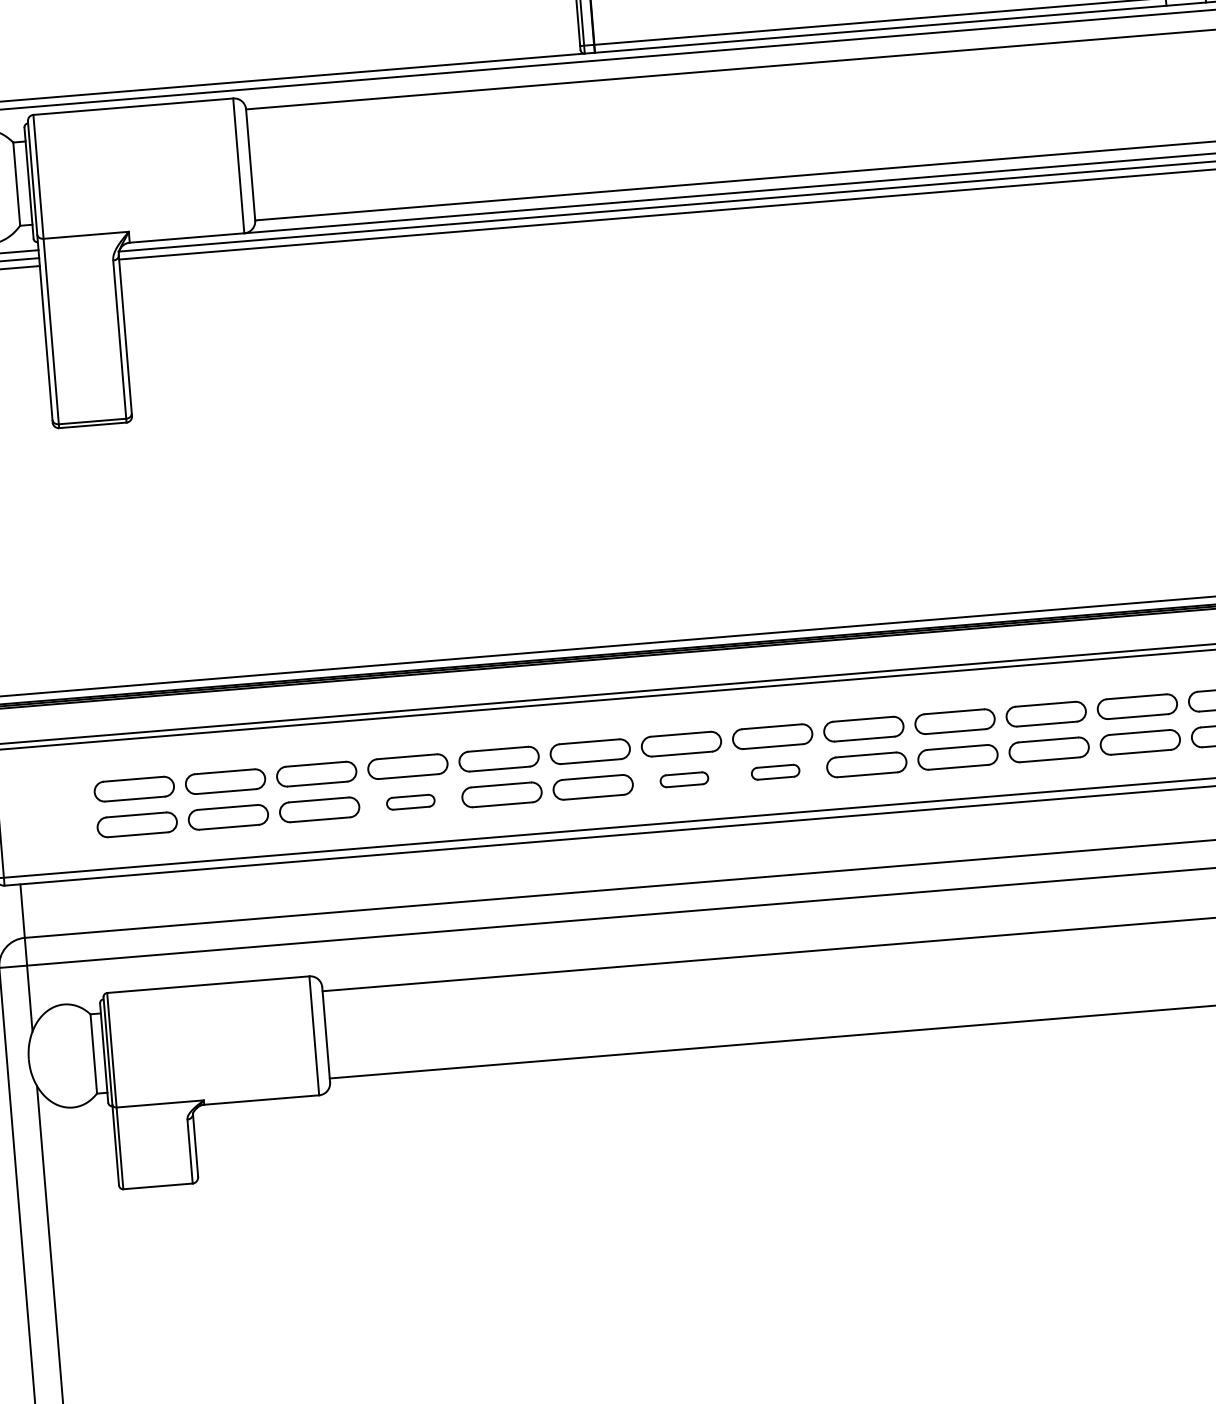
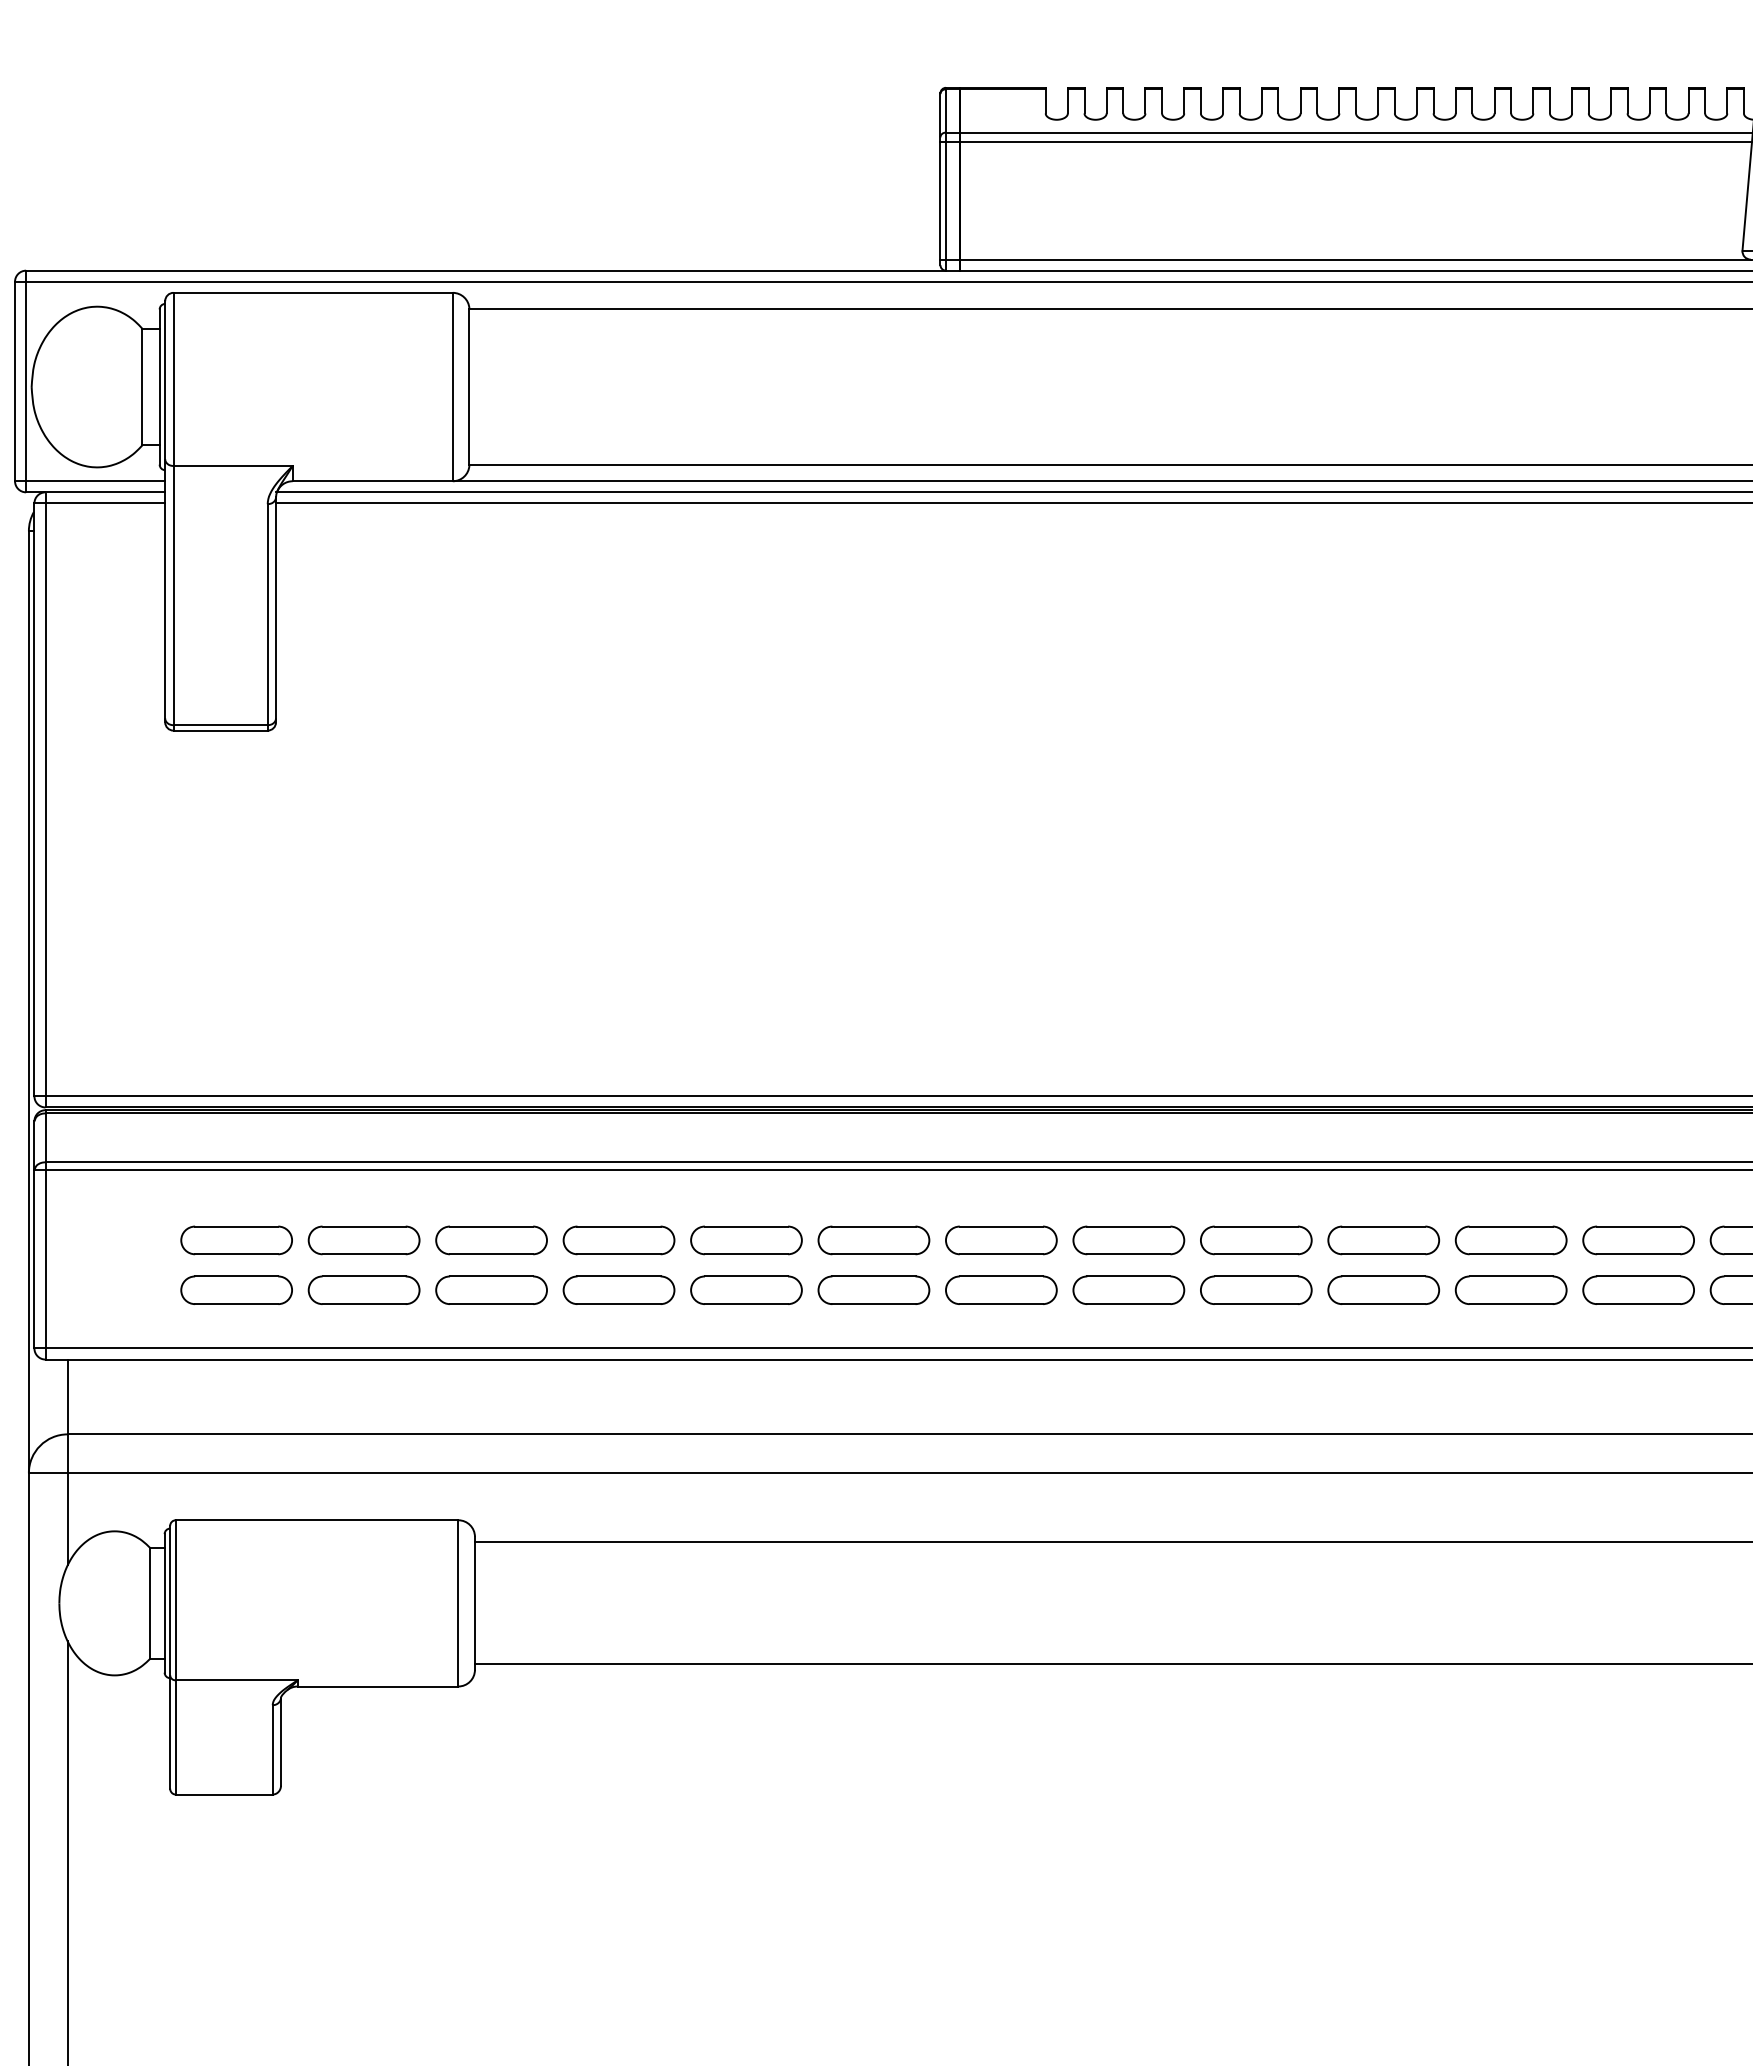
part: (775, 771) -> (1128, 1289), size x1.67
part: (684, 779) -> (1001, 1289), size x1.67
part: (410, 801) -> (618, 1289), size x1.67

